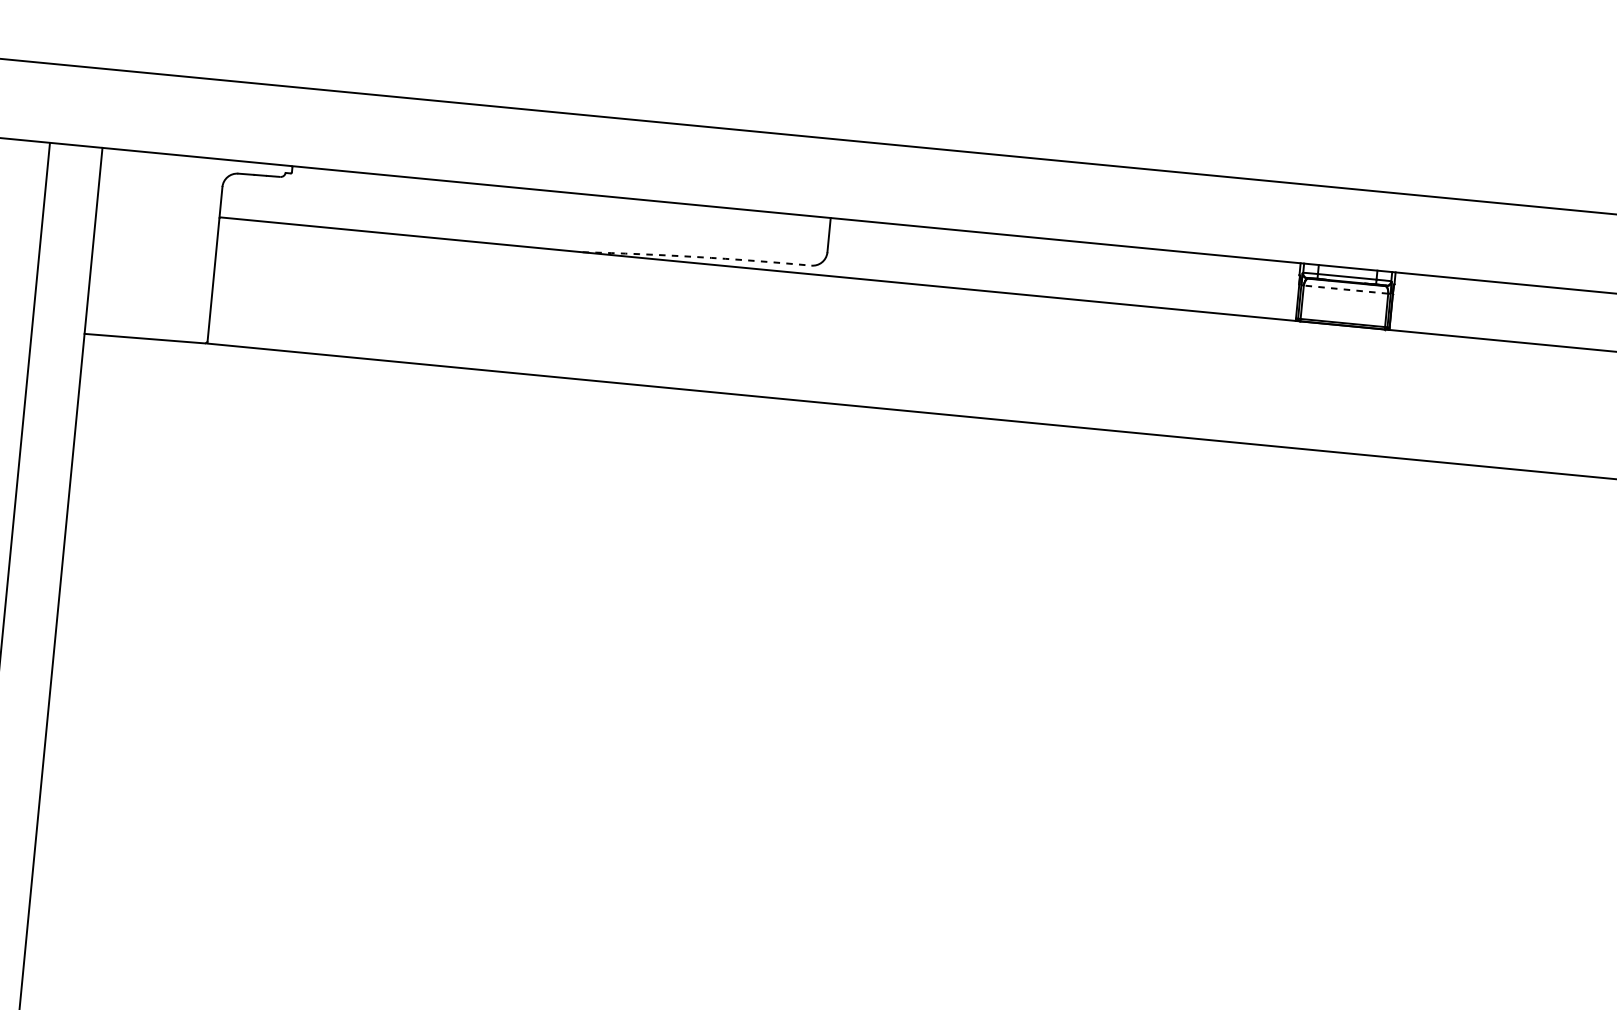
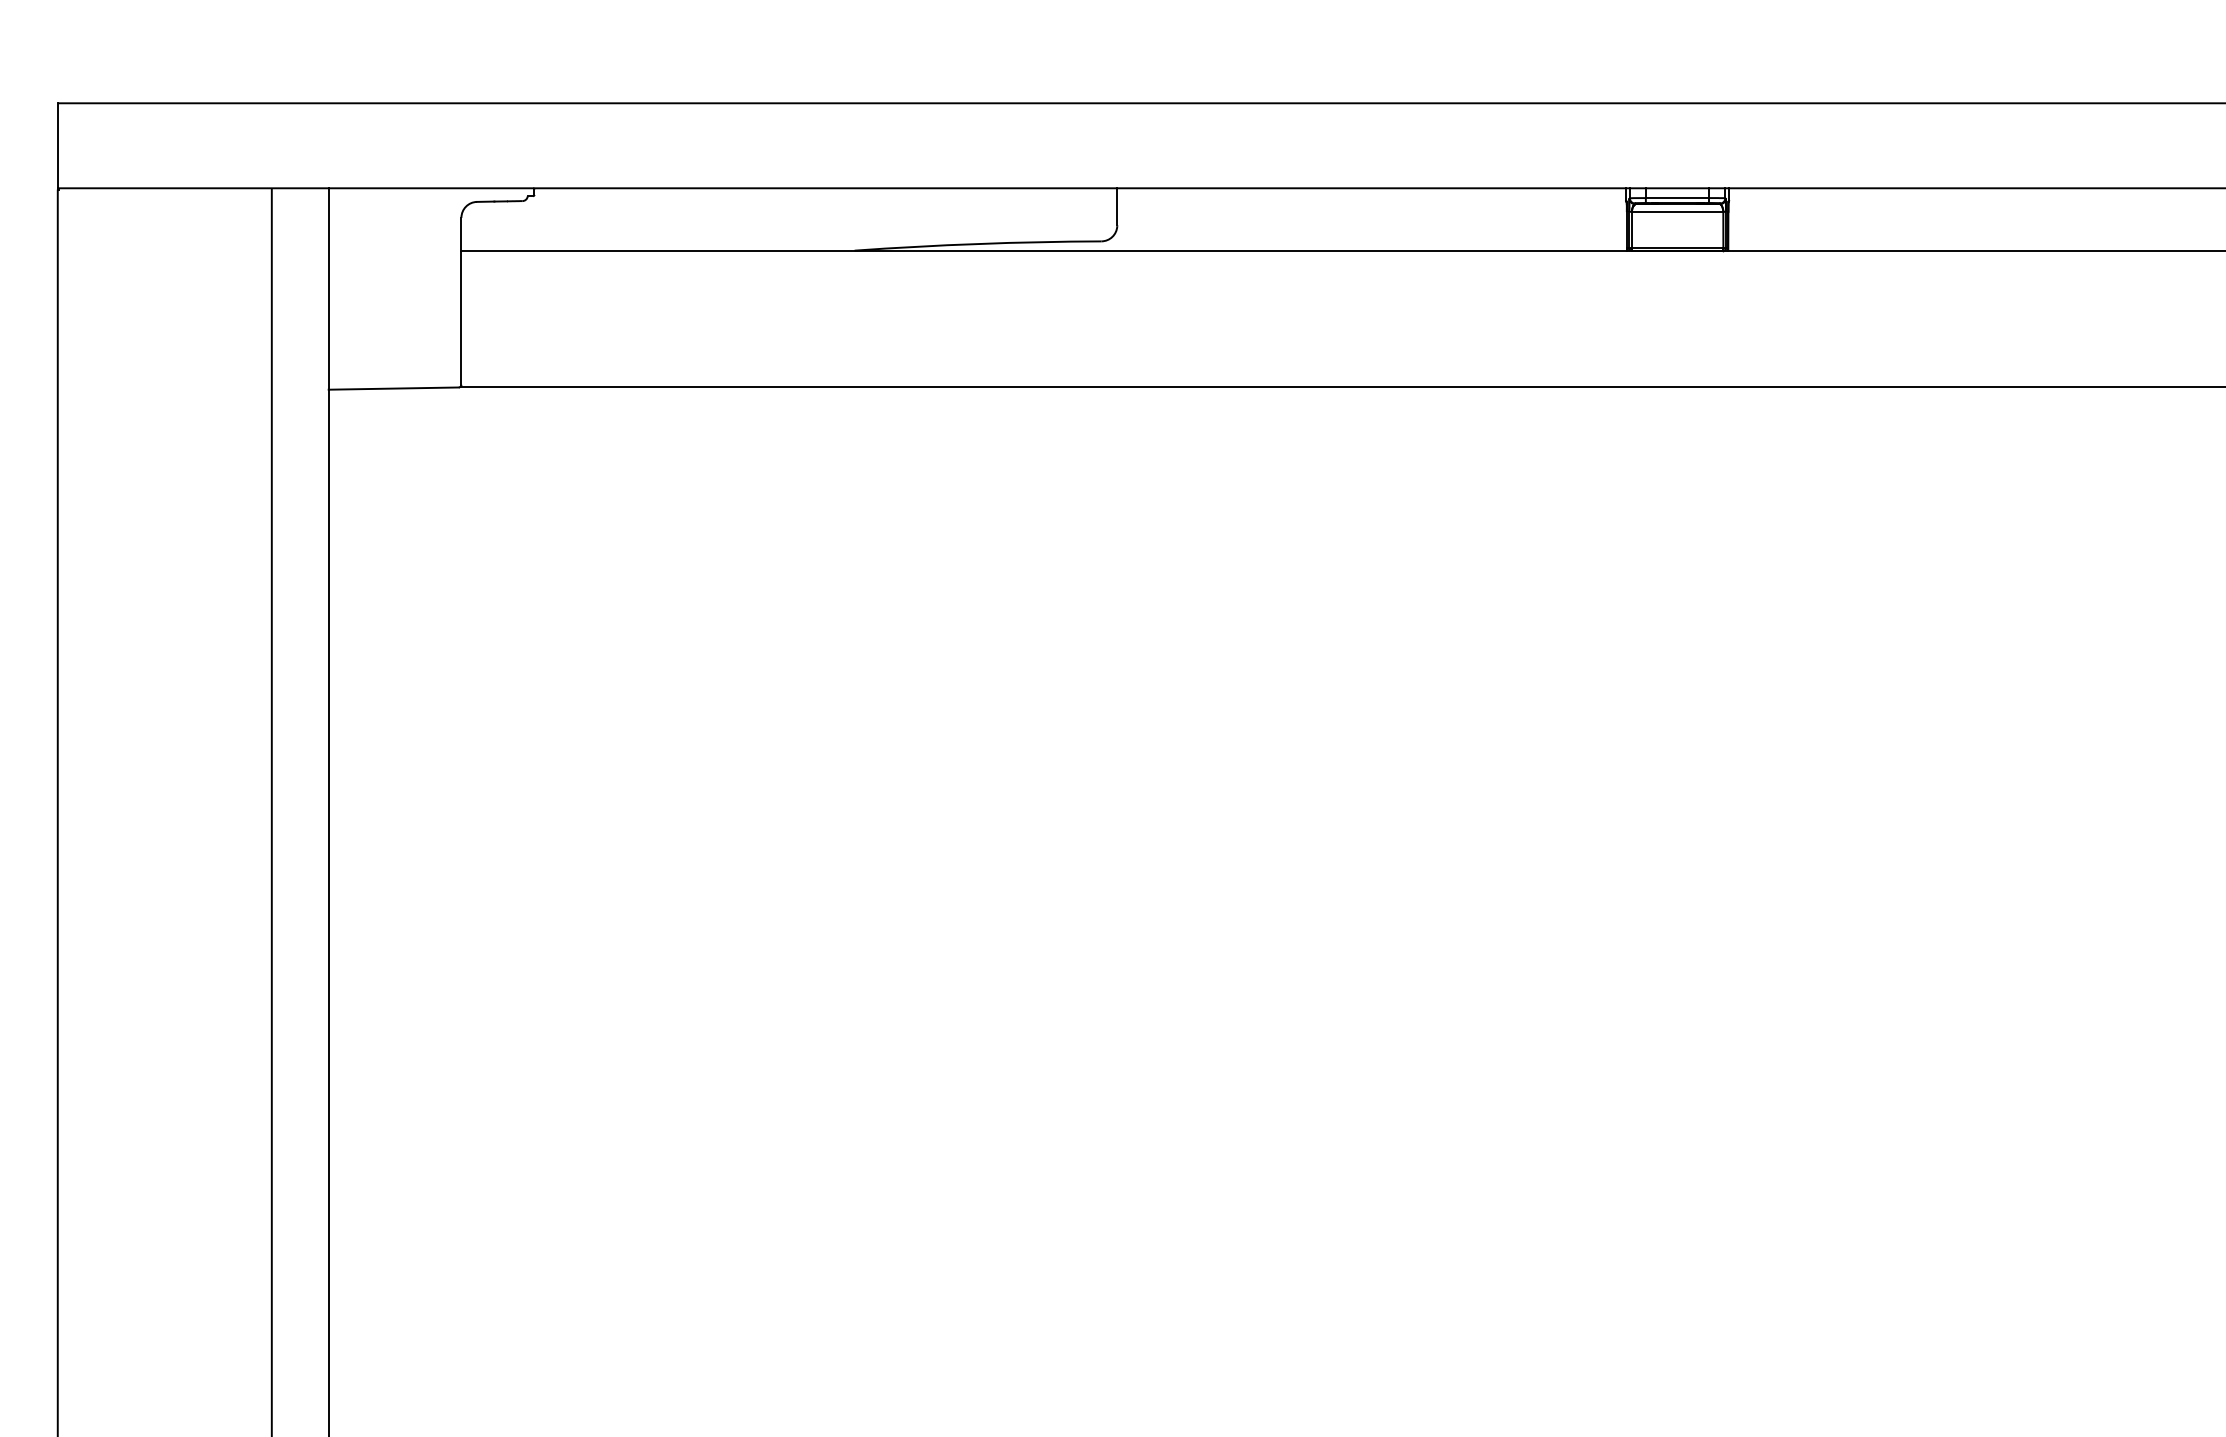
arc: (696, 256) -> (977, 243), dashed -> solid
line: (1345, 289) -> (1677, 211), dashed -> solid

